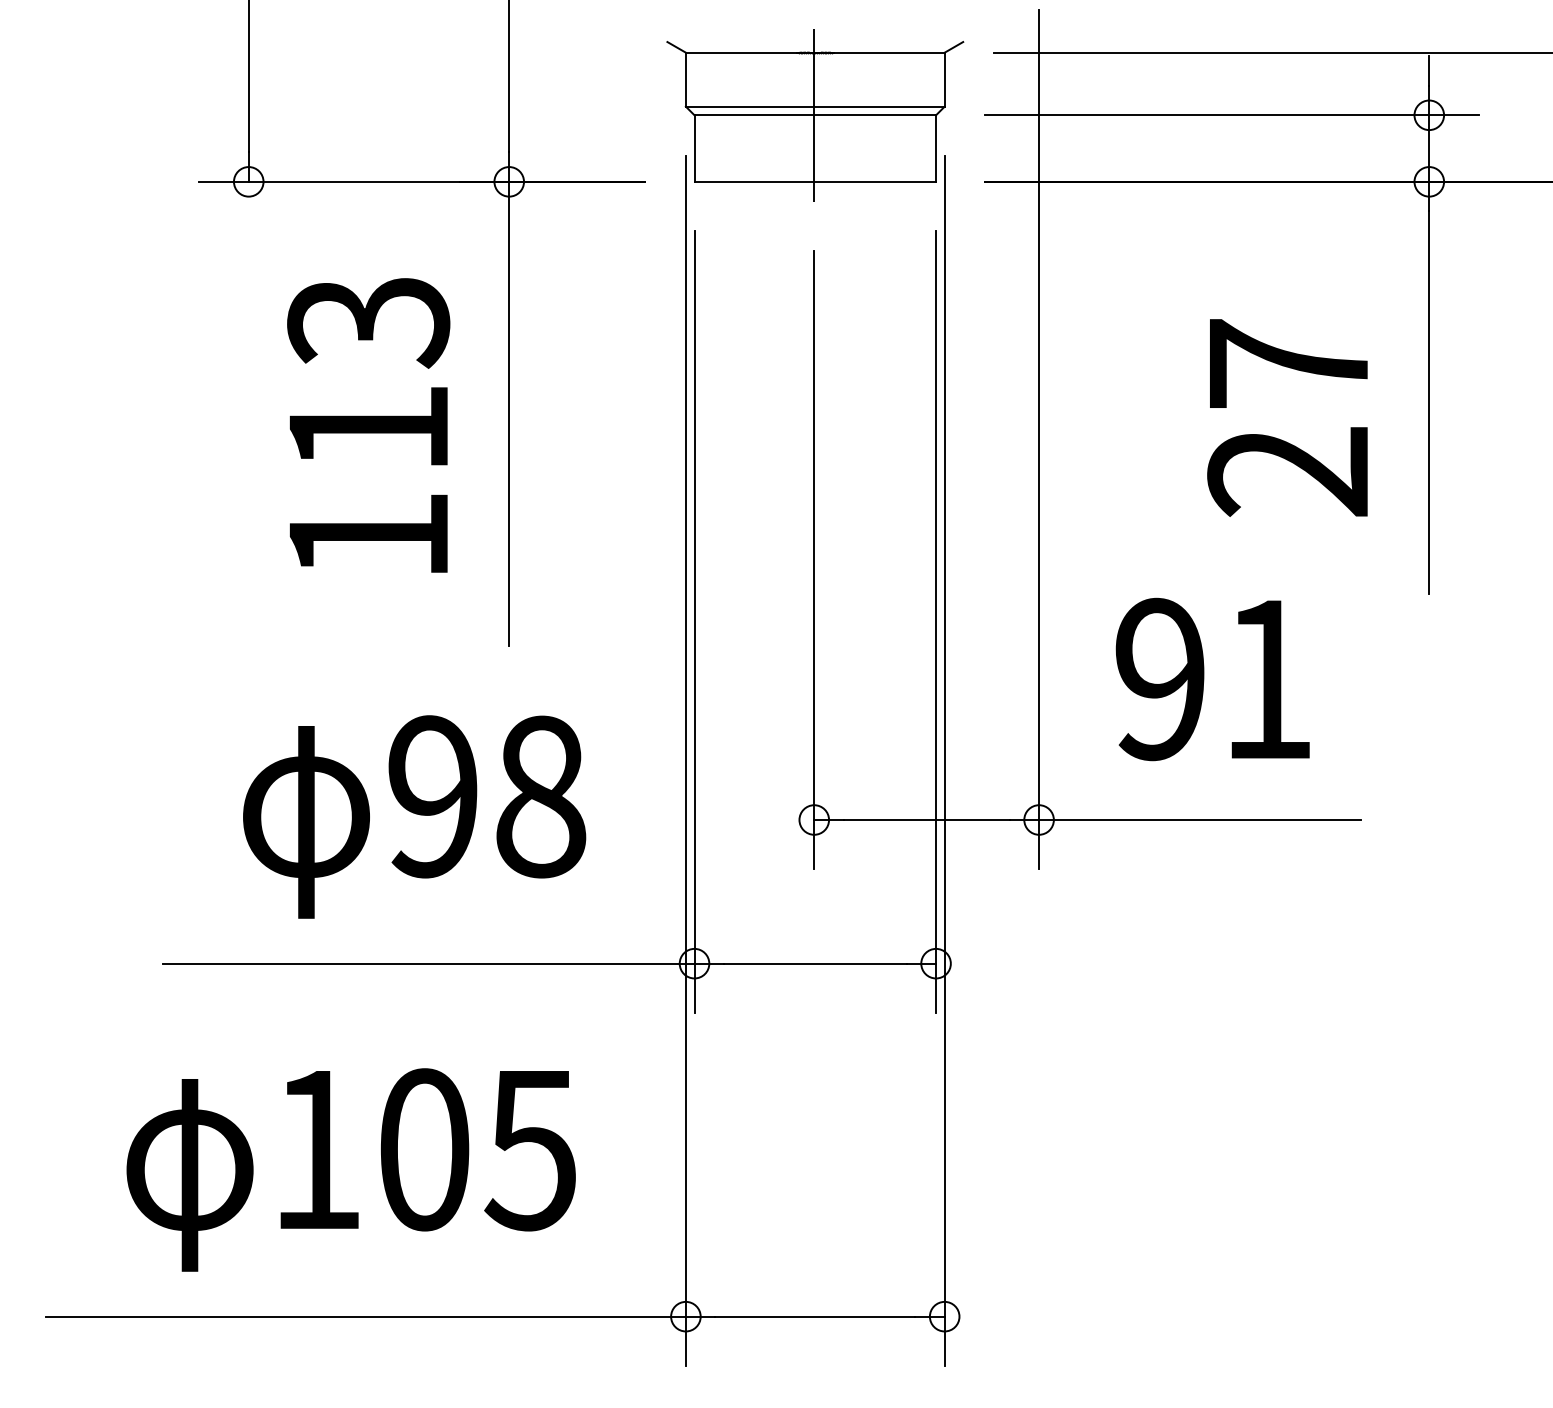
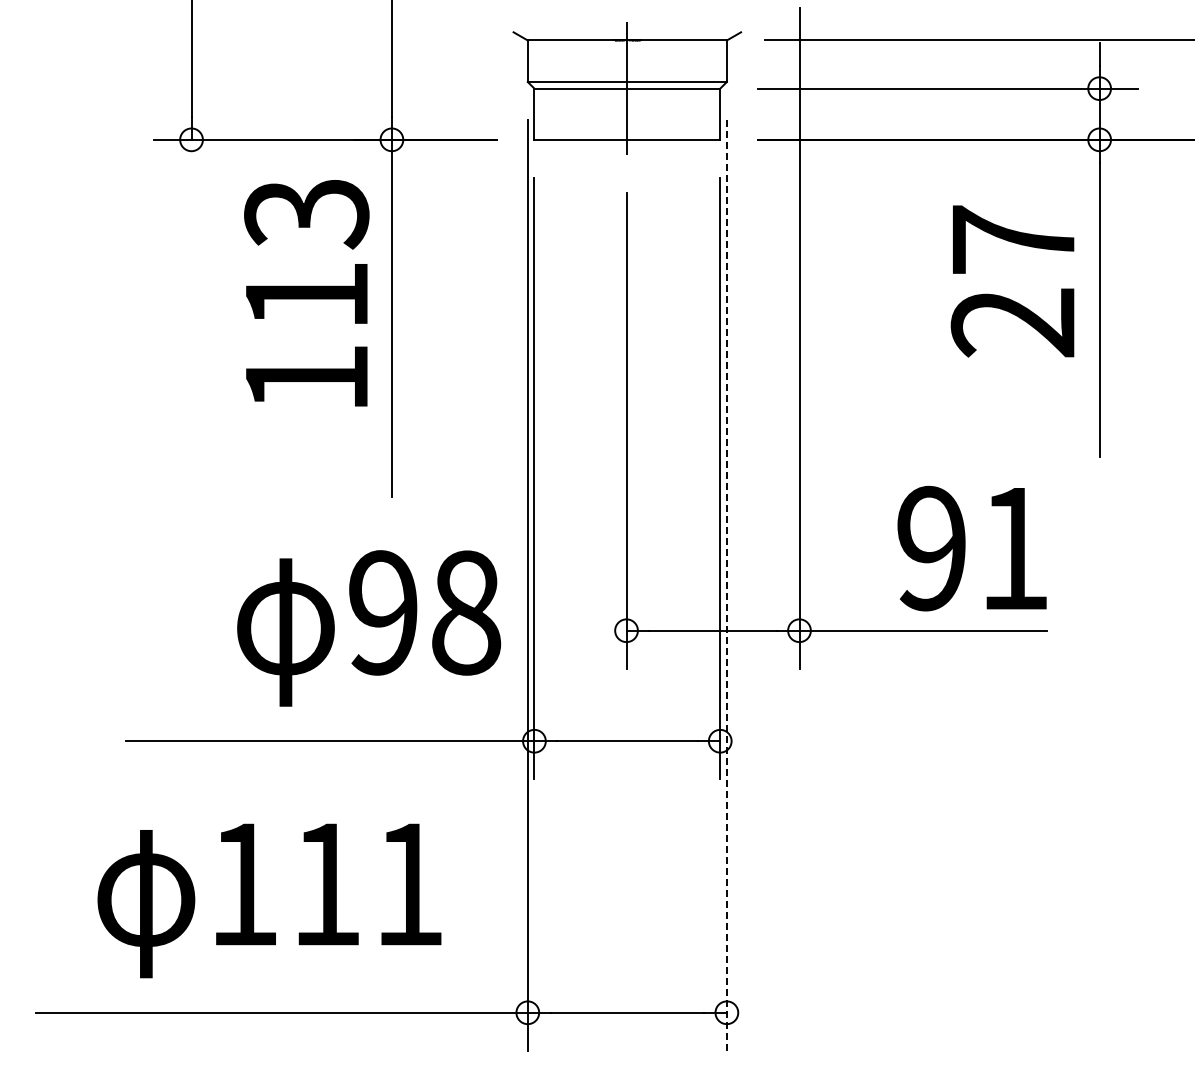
text: (1287, 417) -> (1012, 281), moved
text: (368, 425) -> (306, 293), moved
text: (1212, 679) -> (971, 548), moved
line: (944, 761) -> (726, 585), solid -> dashed
text: (415, 817) -> (369, 628), moved
text: (478, 1149) -> (368, 884), 105 -> 111

